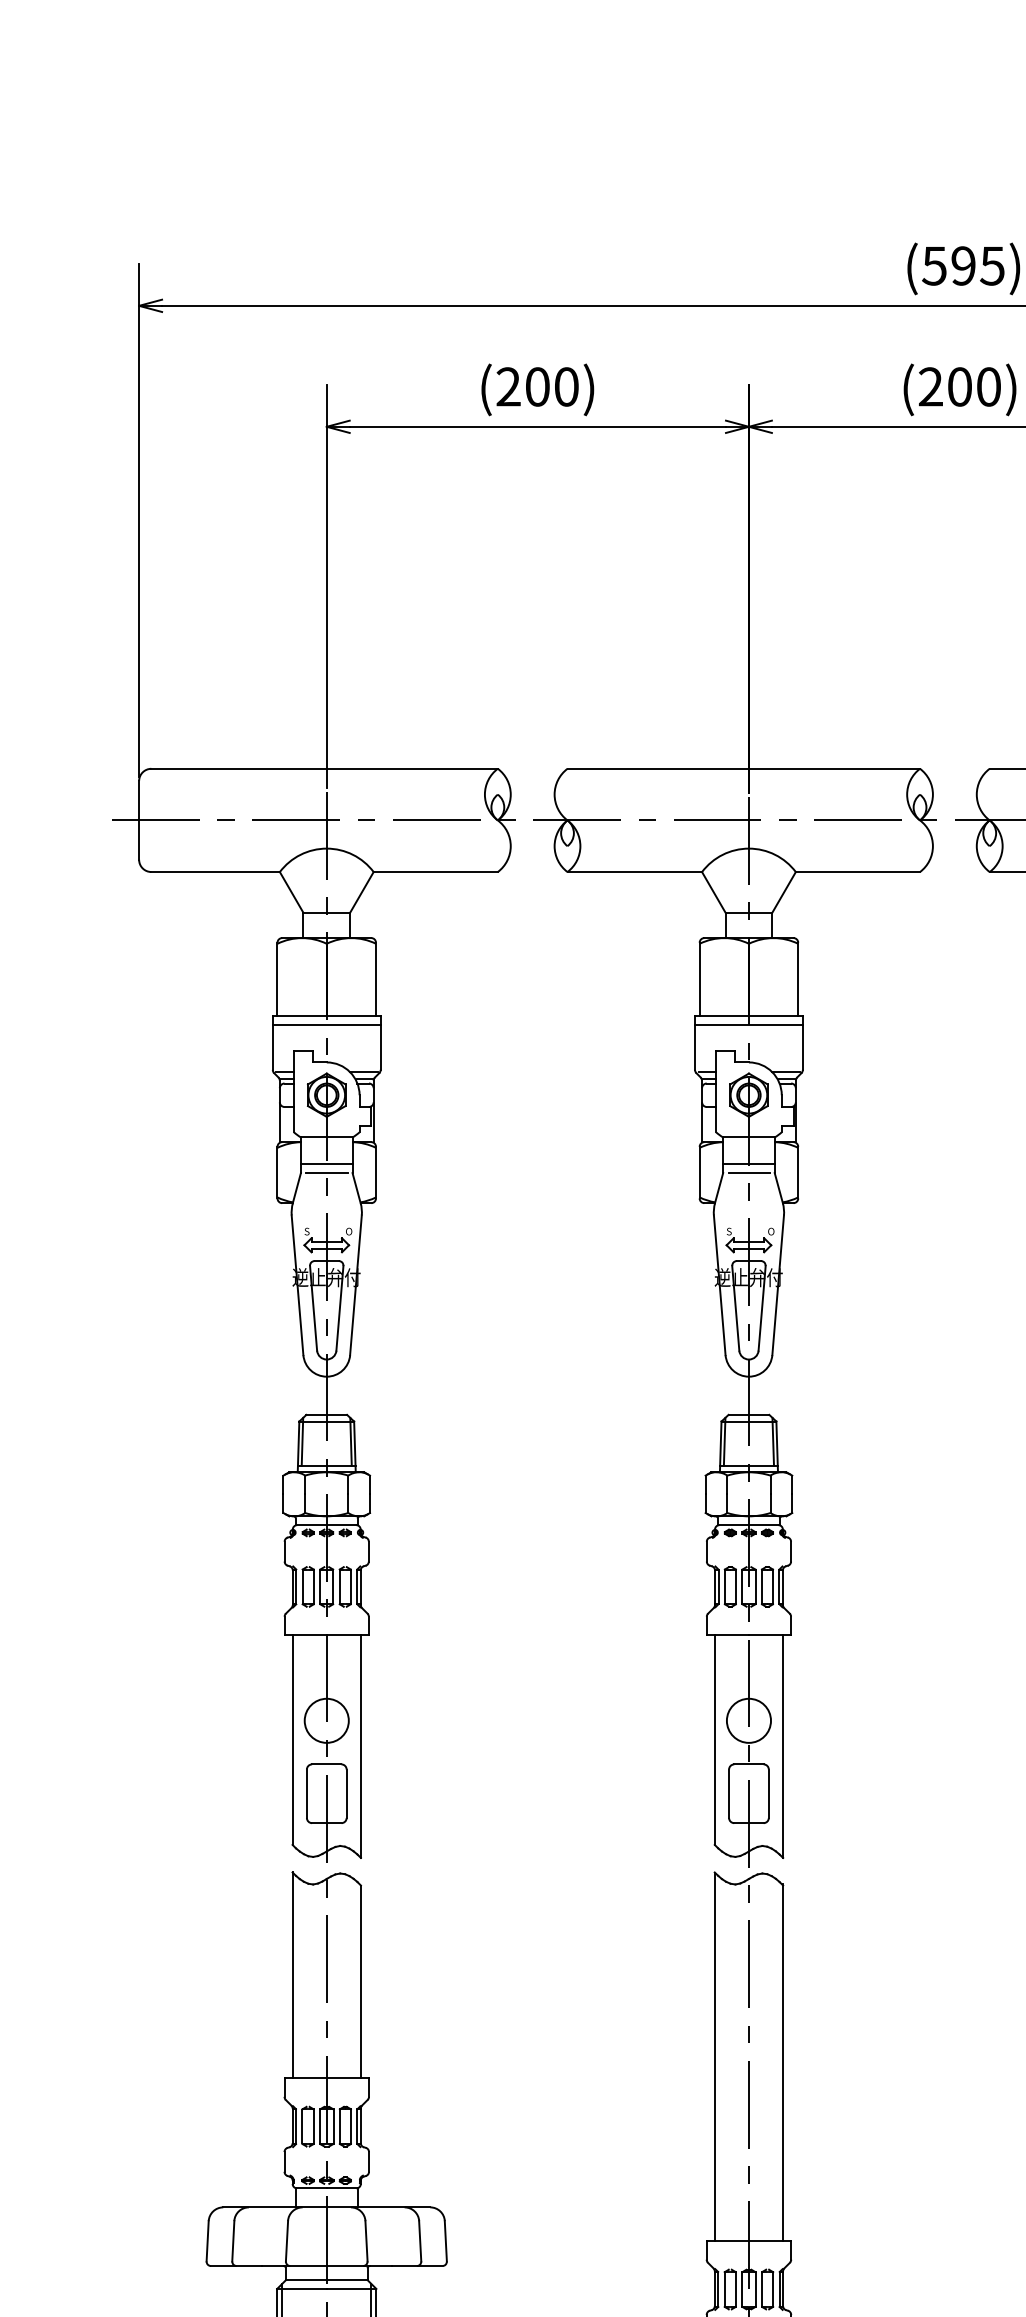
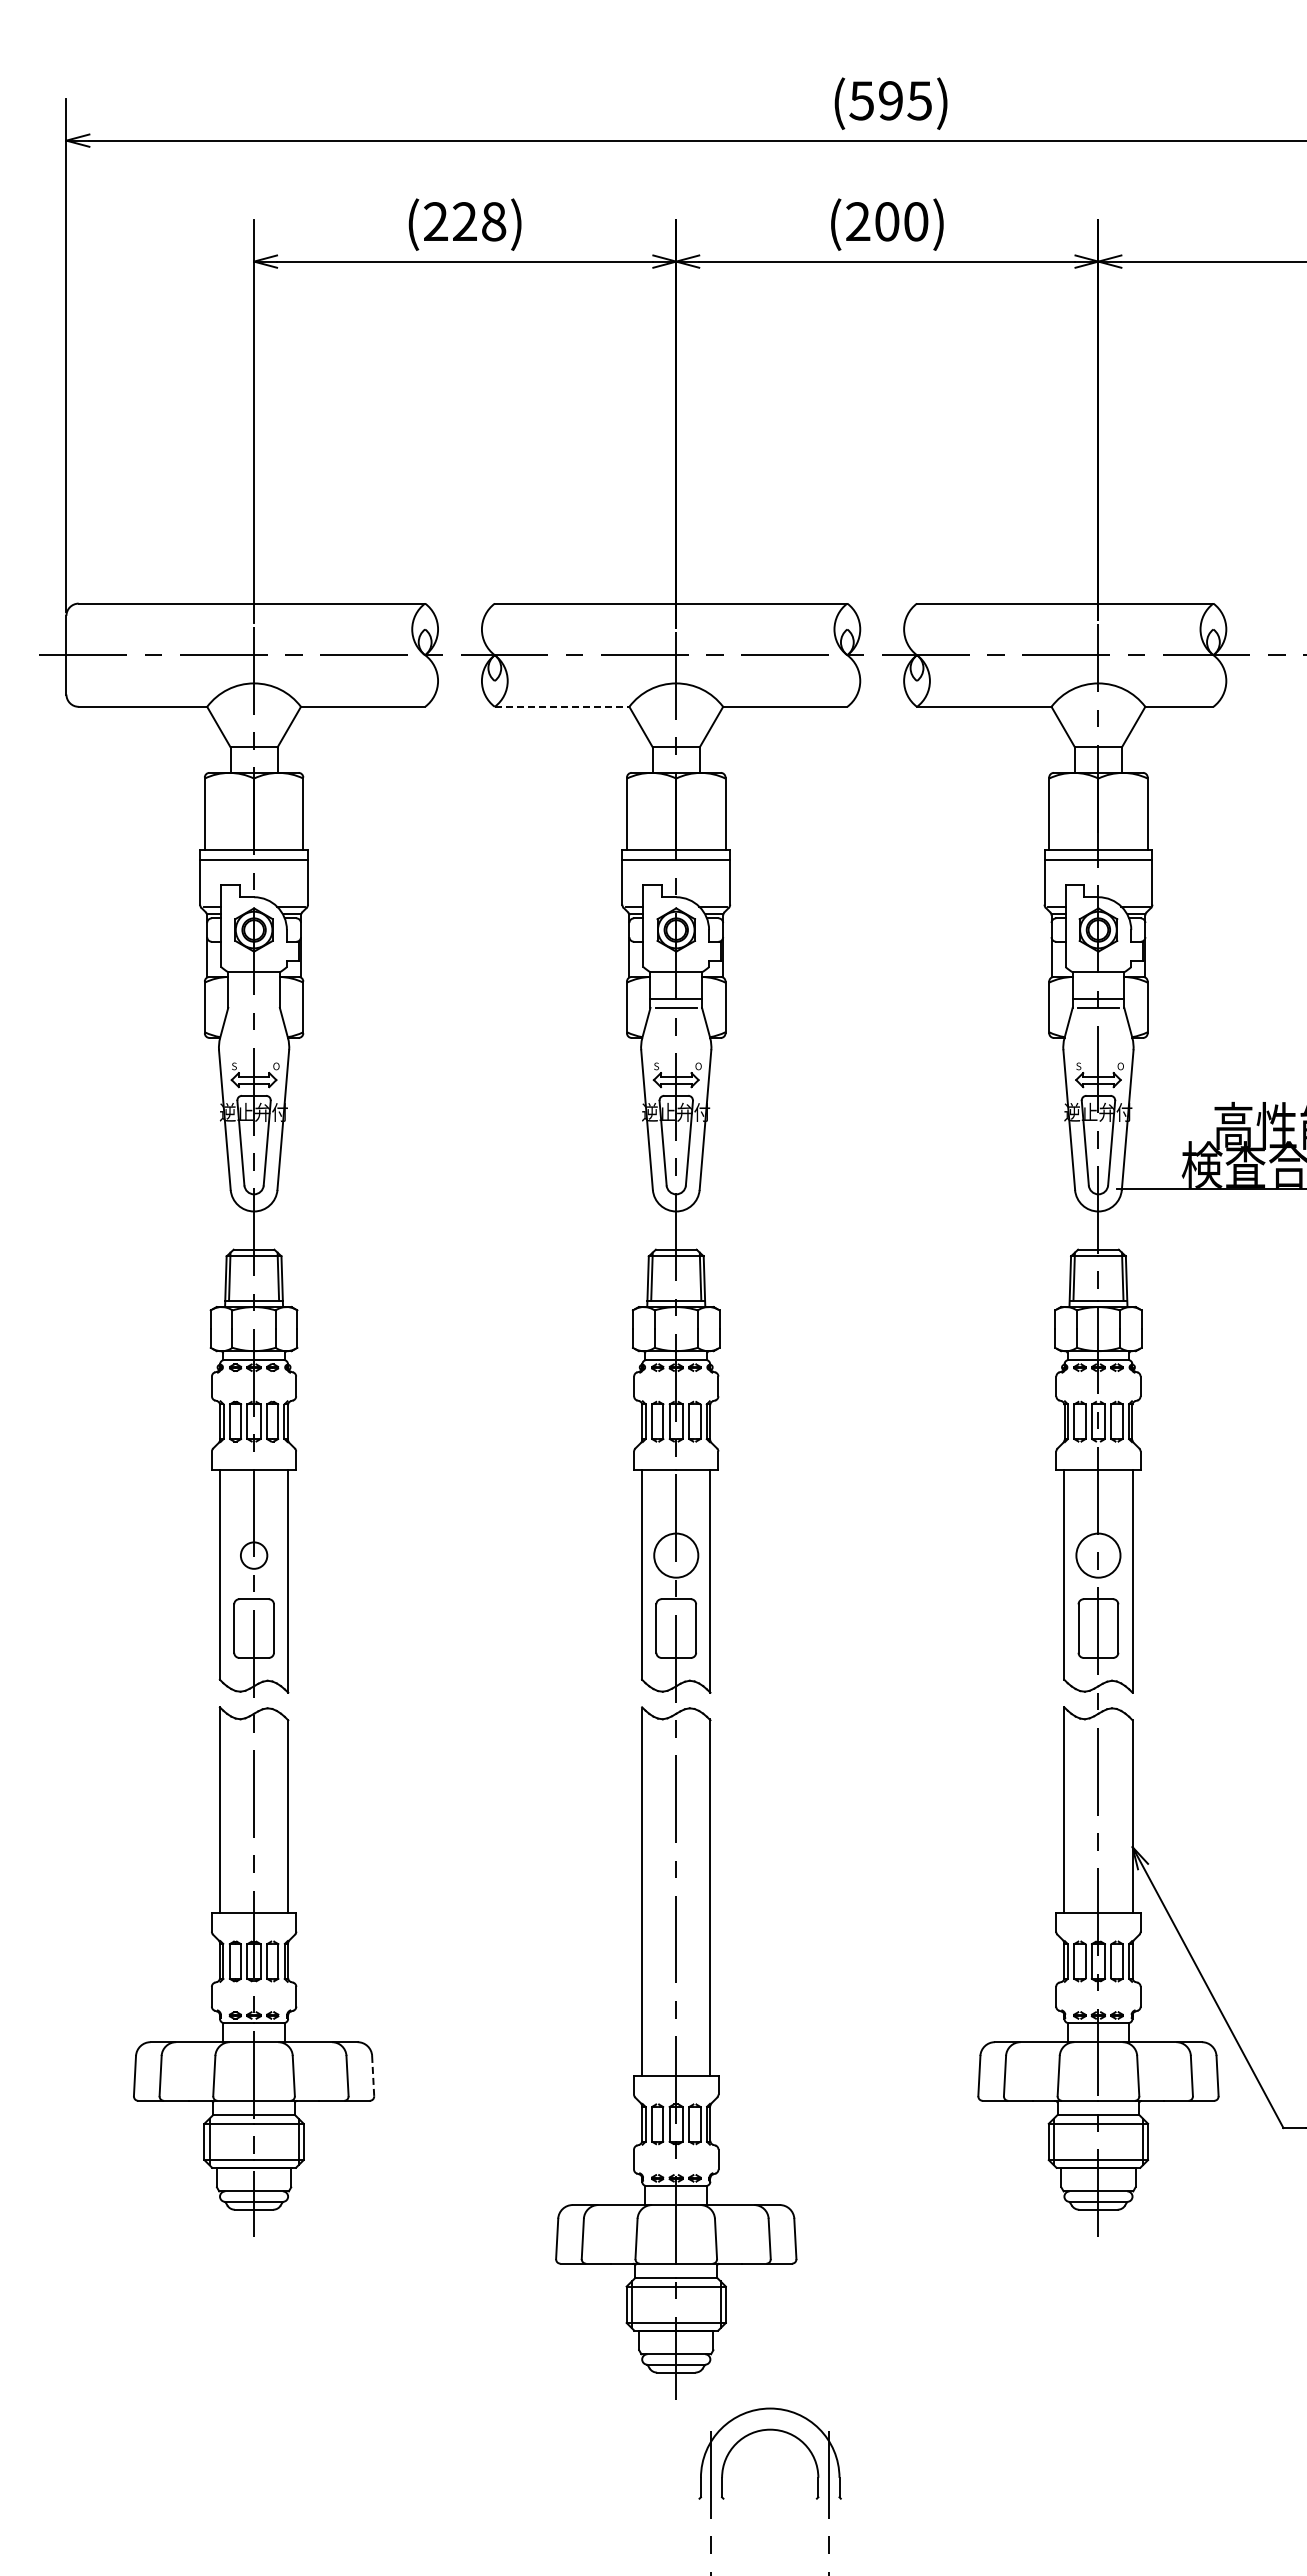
text: (552, 386) -> (479, 221), (200) -> (228)
line: (635, 871) -> (562, 706), solid -> dashed
line: (326, 1163) -> (253, 998), removed
line: (326, 1172) -> (253, 1007), removed
circle: (327, 1720) -> (254, 1555), size x0.6
line: (446, 2241) -> (373, 2076), solid -> dashed

